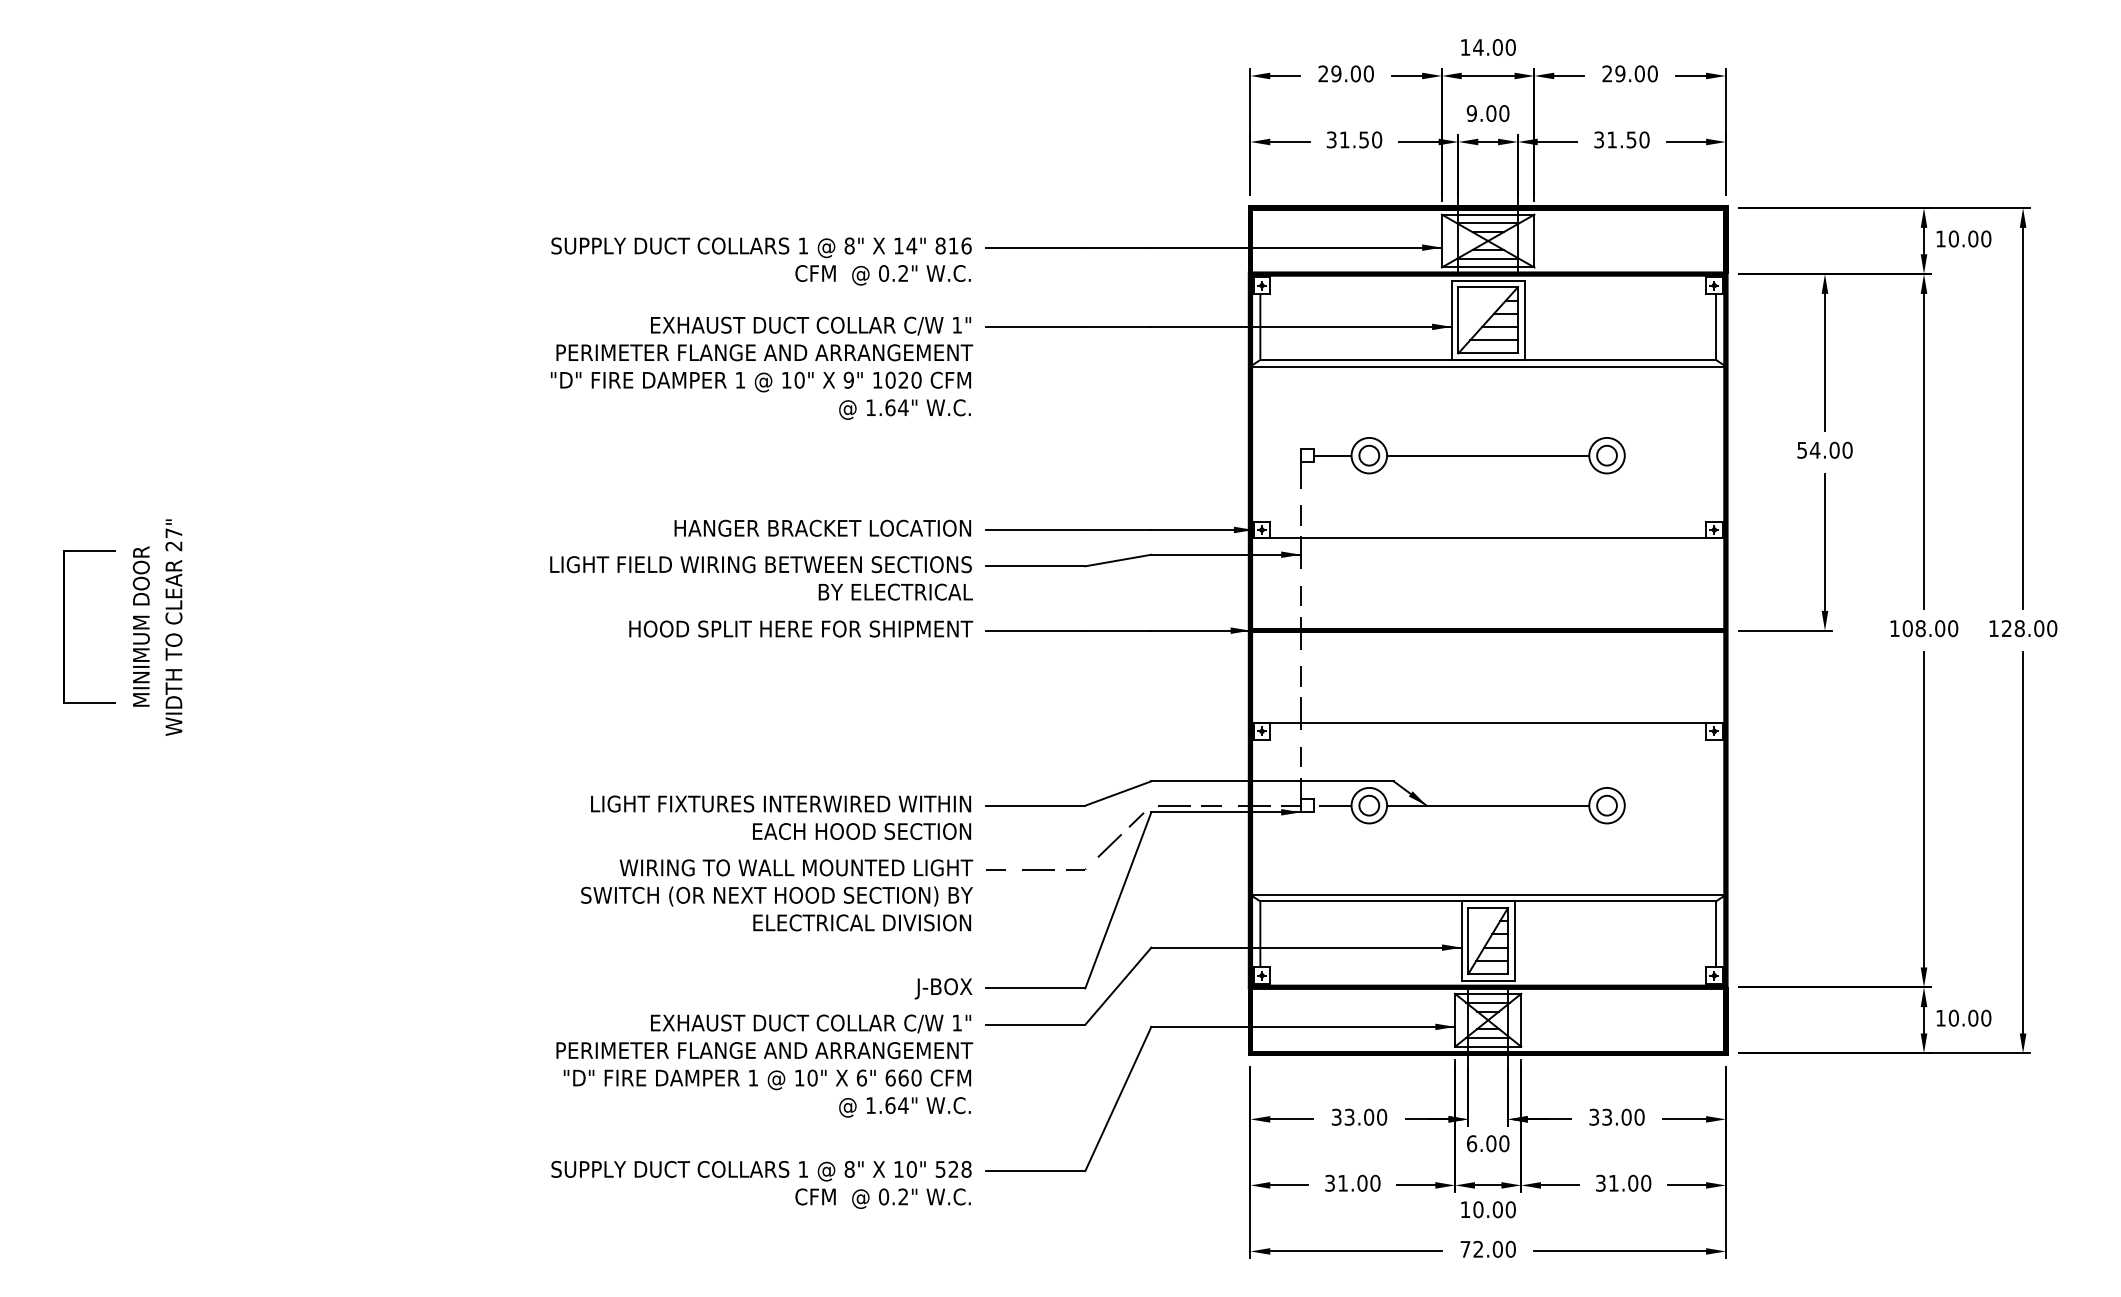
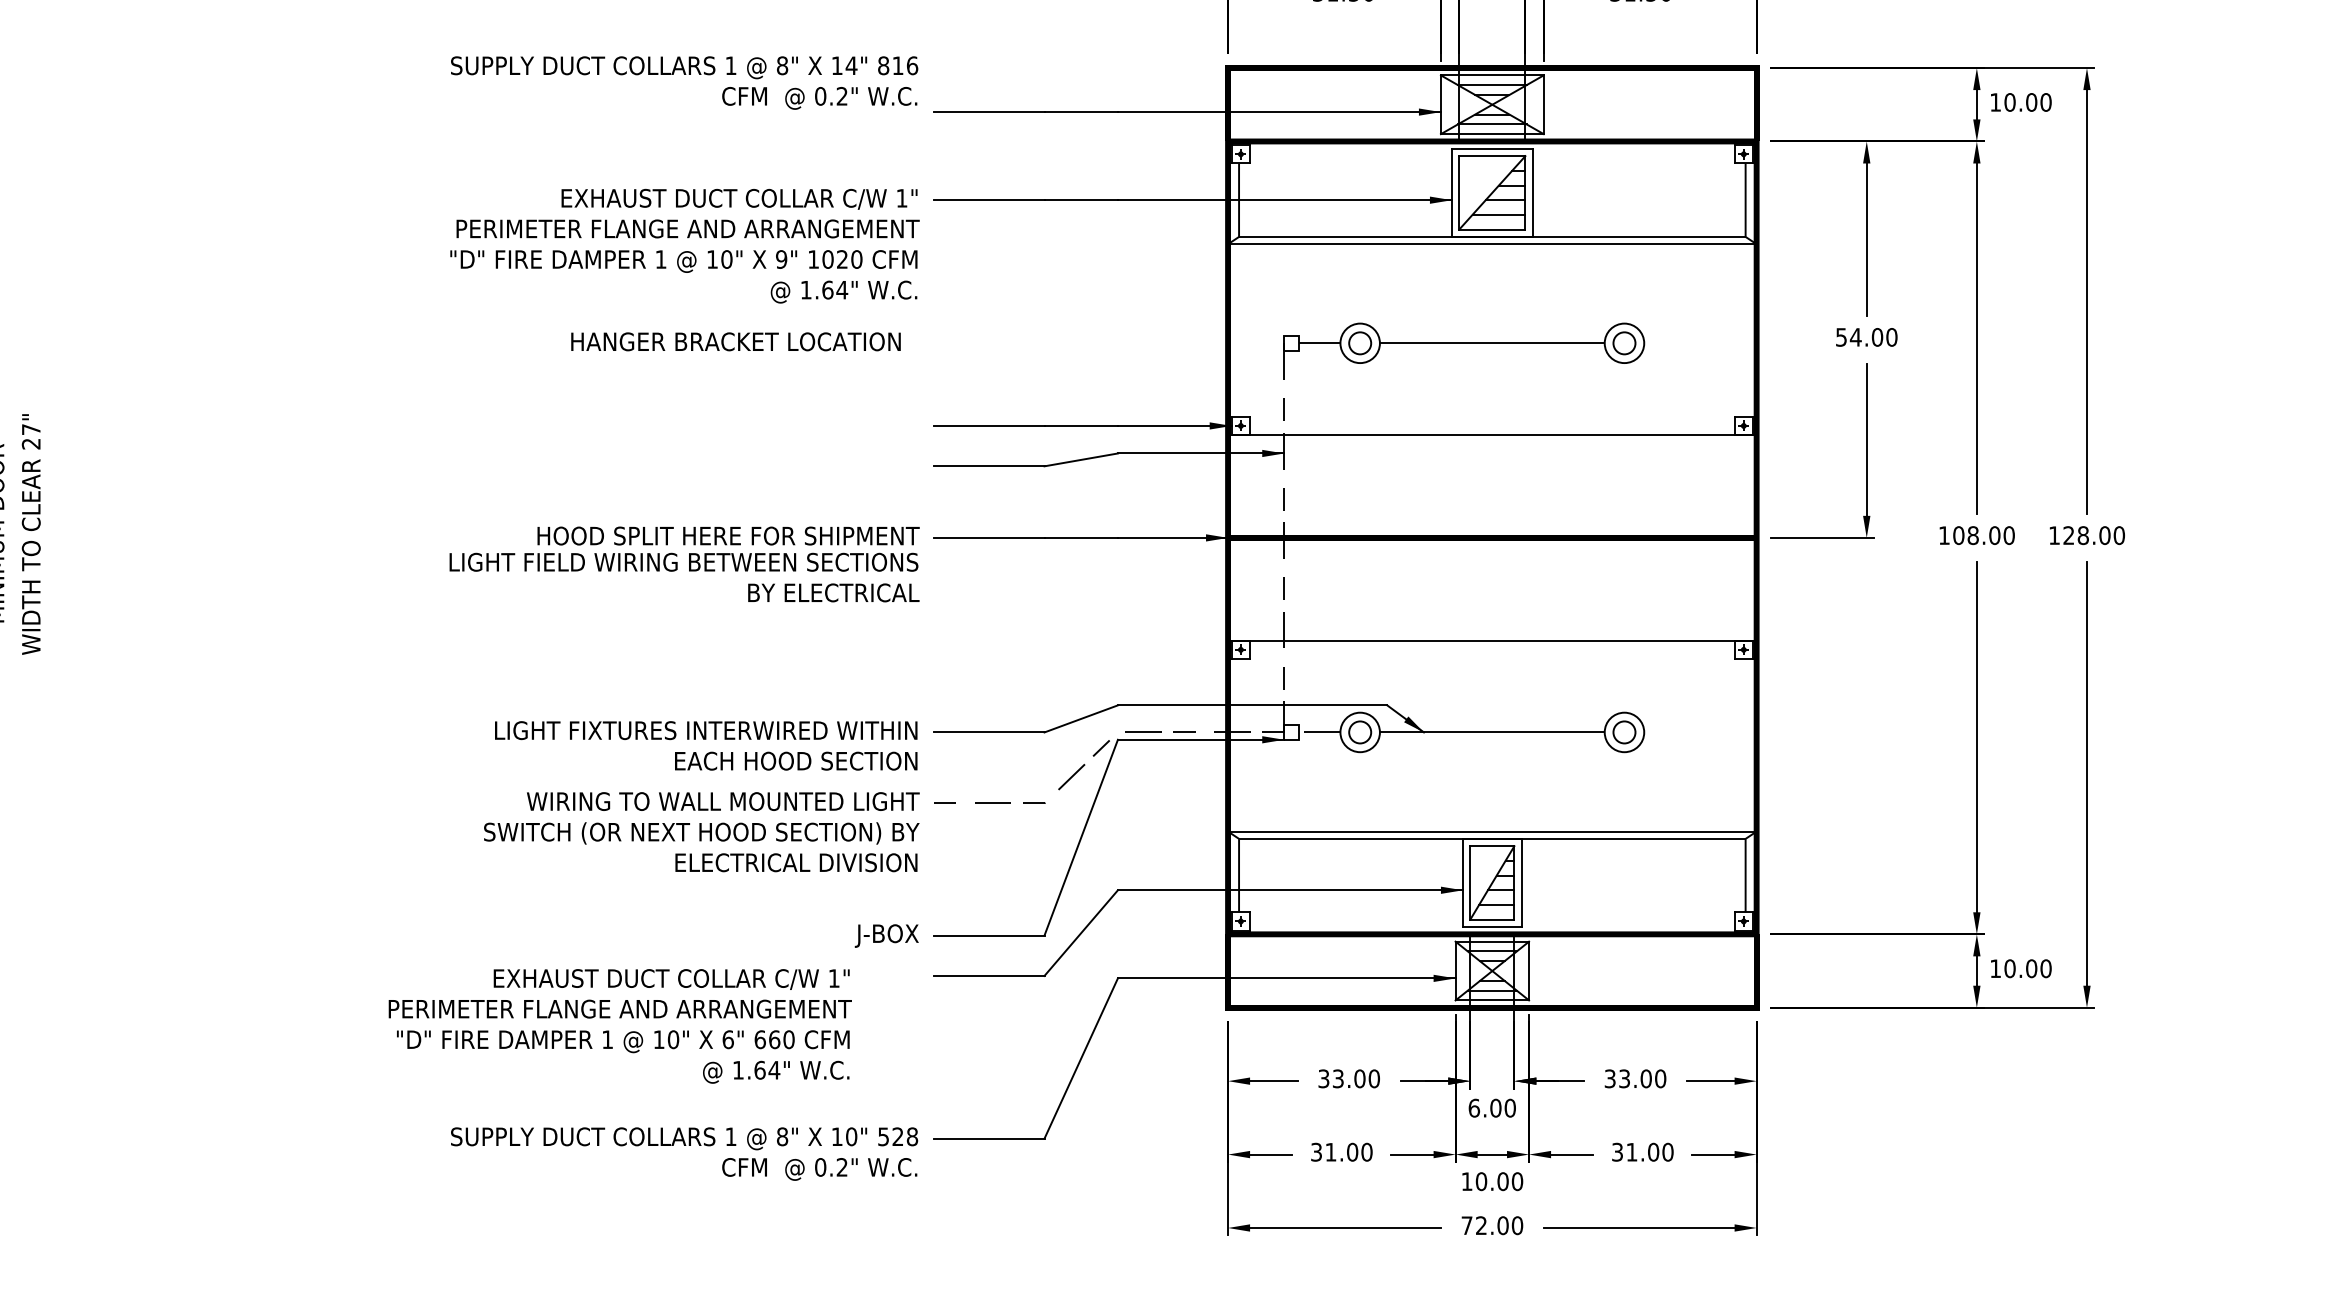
text: (761, 261) -> (684, 83), moved
text: (822, 527) -> (735, 340), moved
text: (761, 578) -> (684, 577), moved
text: (764, 1065) -> (620, 1025), moved

